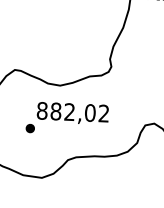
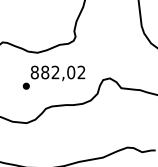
text: (66, 118) -> (53, 77), moved

